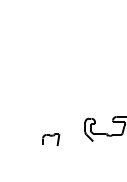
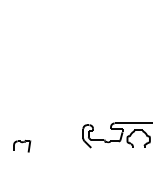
part: (51, 139) -> (22, 145), moved

